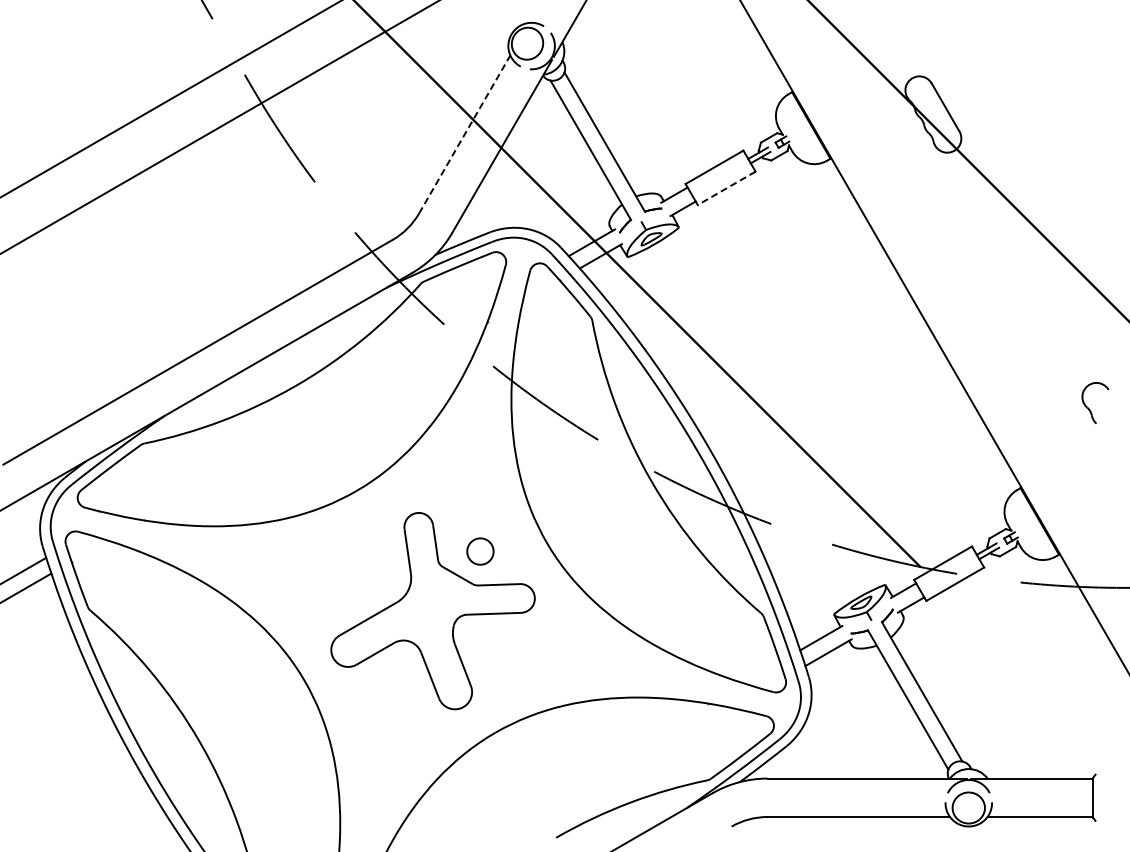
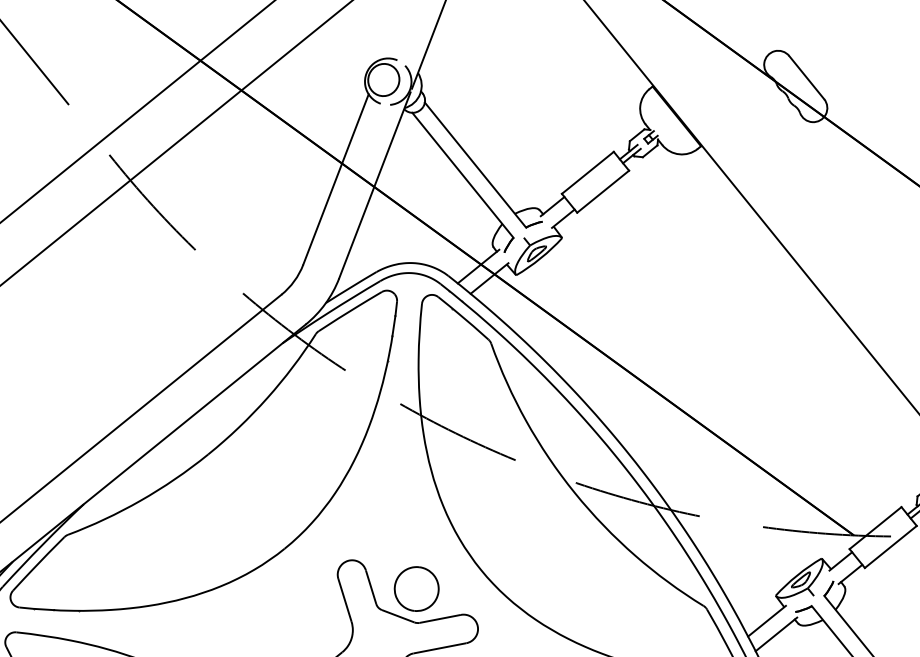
line: (464, 134) -> (335, 179), dashed -> solid
line: (726, 188) -> (603, 191), dashed -> solid
part: (480, 551) -> (416, 588), size x1.67

